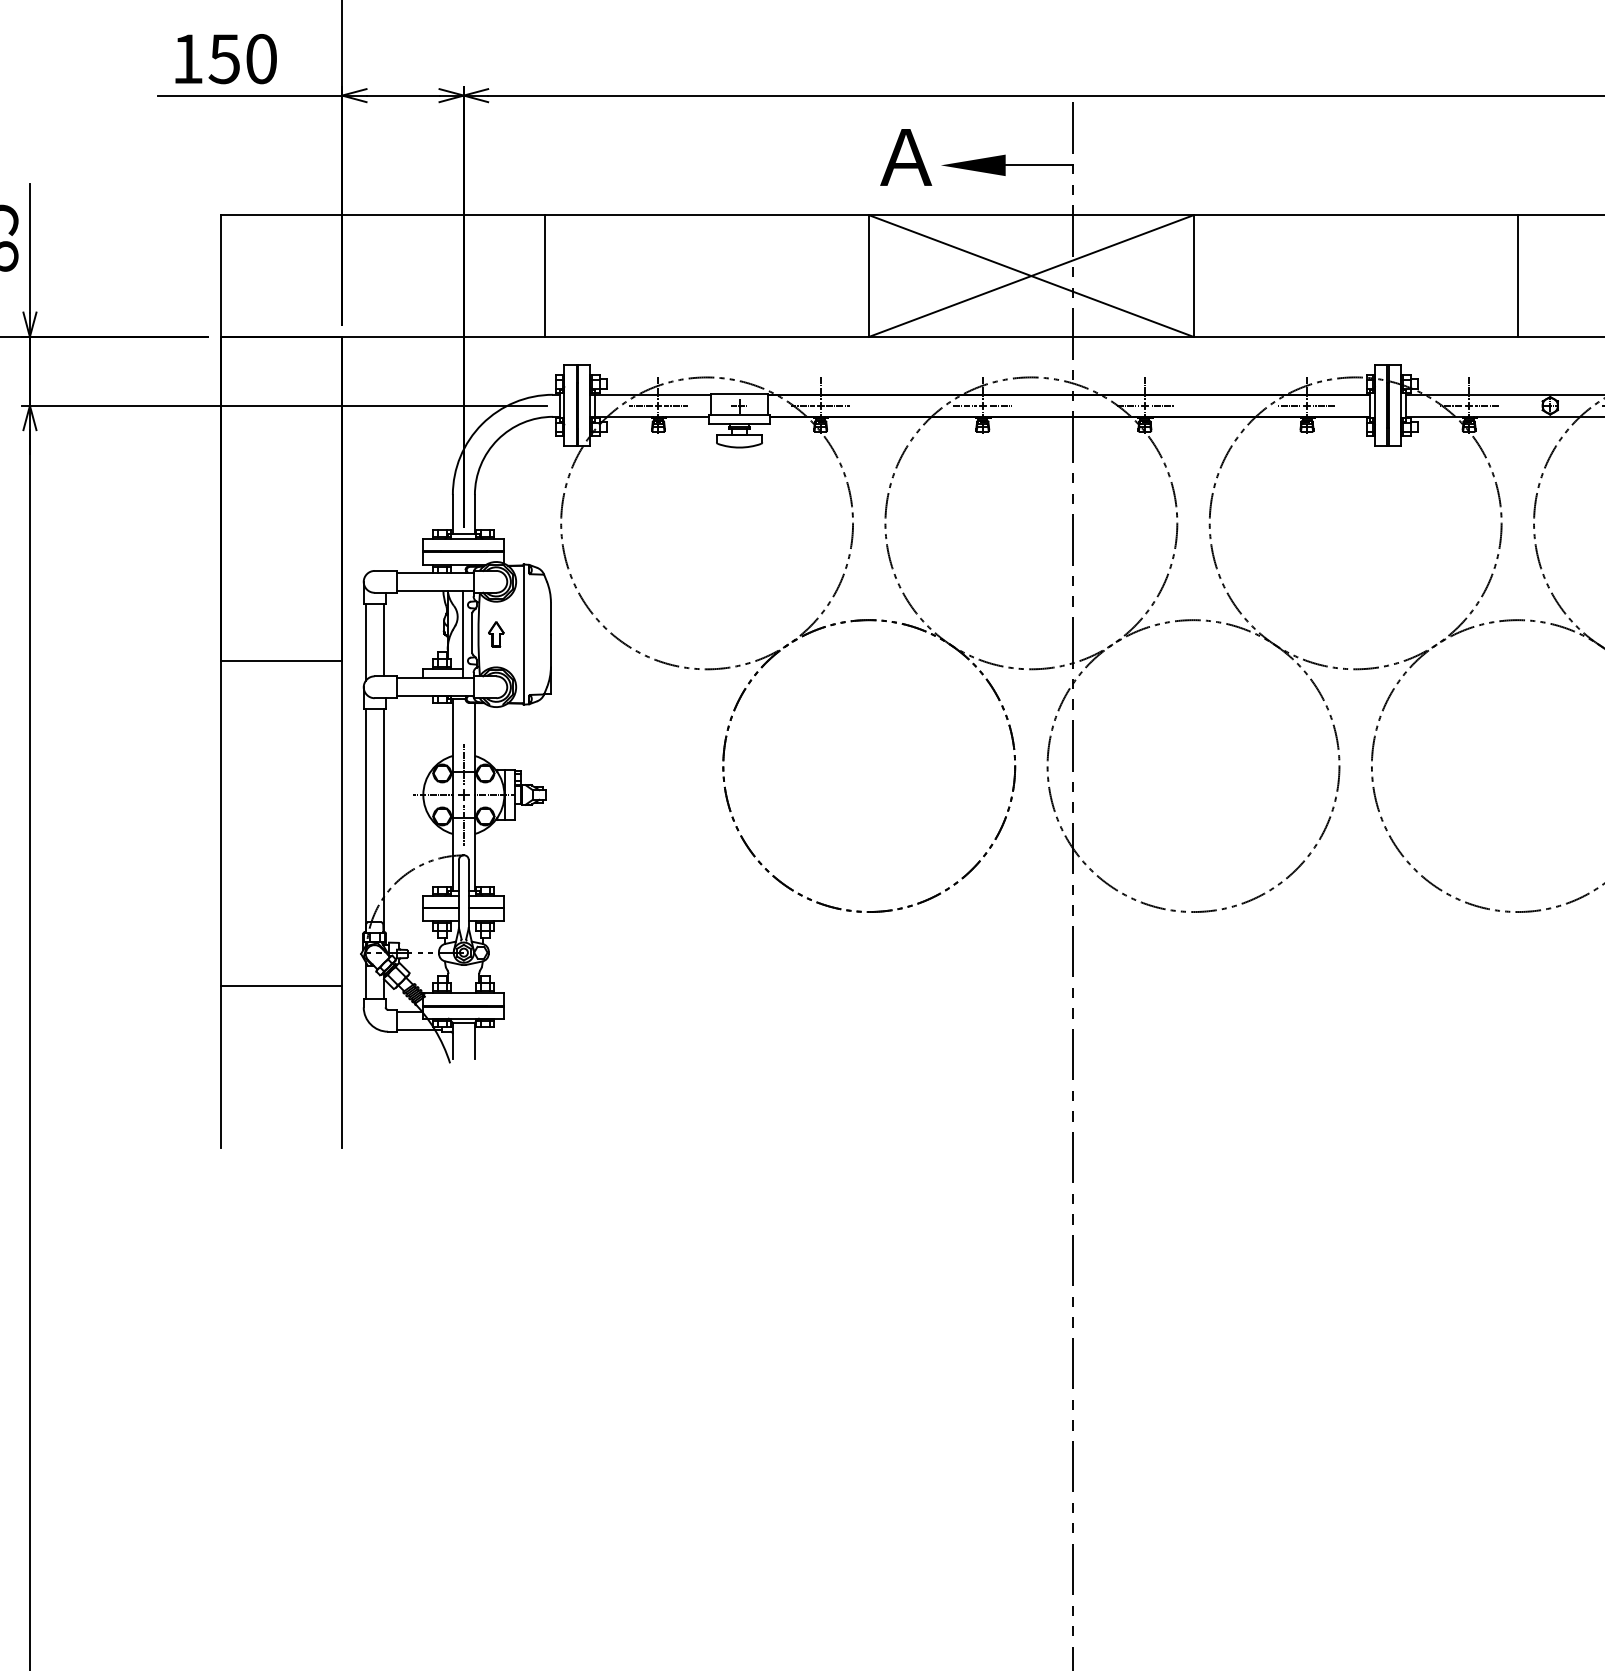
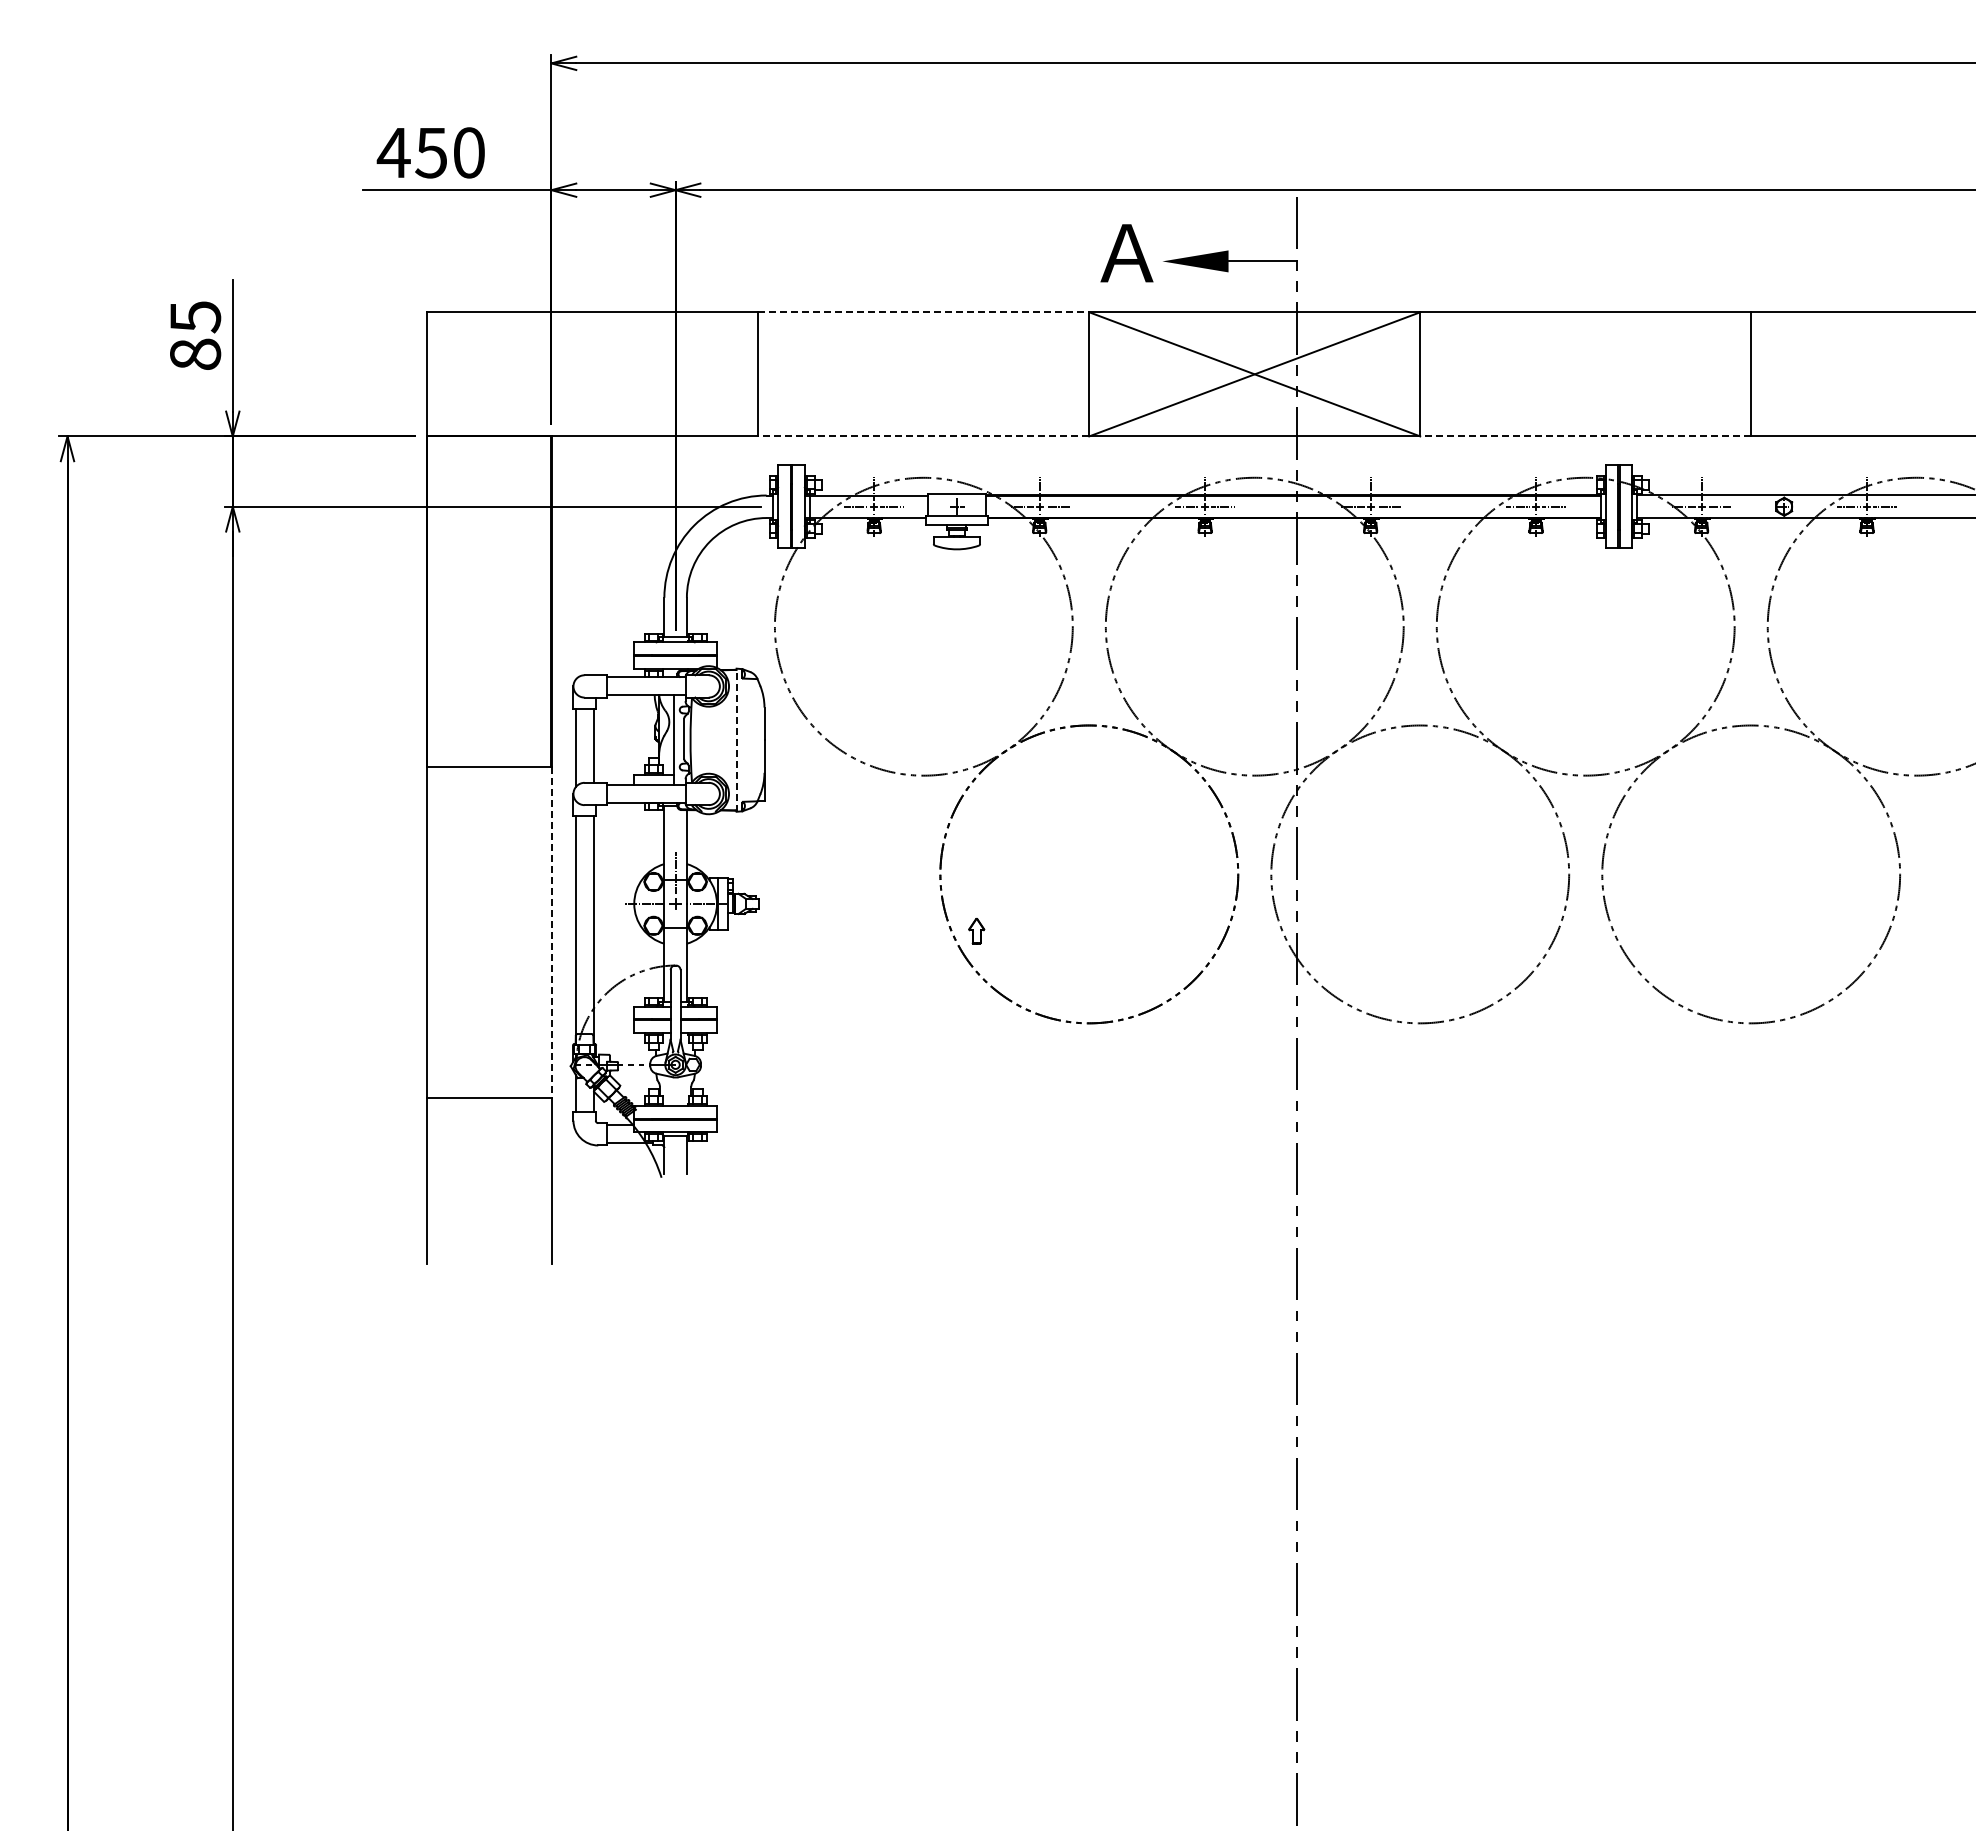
text: (187, 58) -> (393, 152), 150 -> 450
line: (707, 215) -> (924, 312), solid -> dashed
line: (706, 336) -> (923, 436), solid -> dashed
line: (1355, 336) -> (1585, 436), solid -> dashed
part: (496, 633) -> (976, 930), moved
line: (523, 634) -> (736, 740), solid -> dashed
line: (342, 823) -> (551, 933), solid -> dashed
line: (463, 824) -> (675, 934), removed

